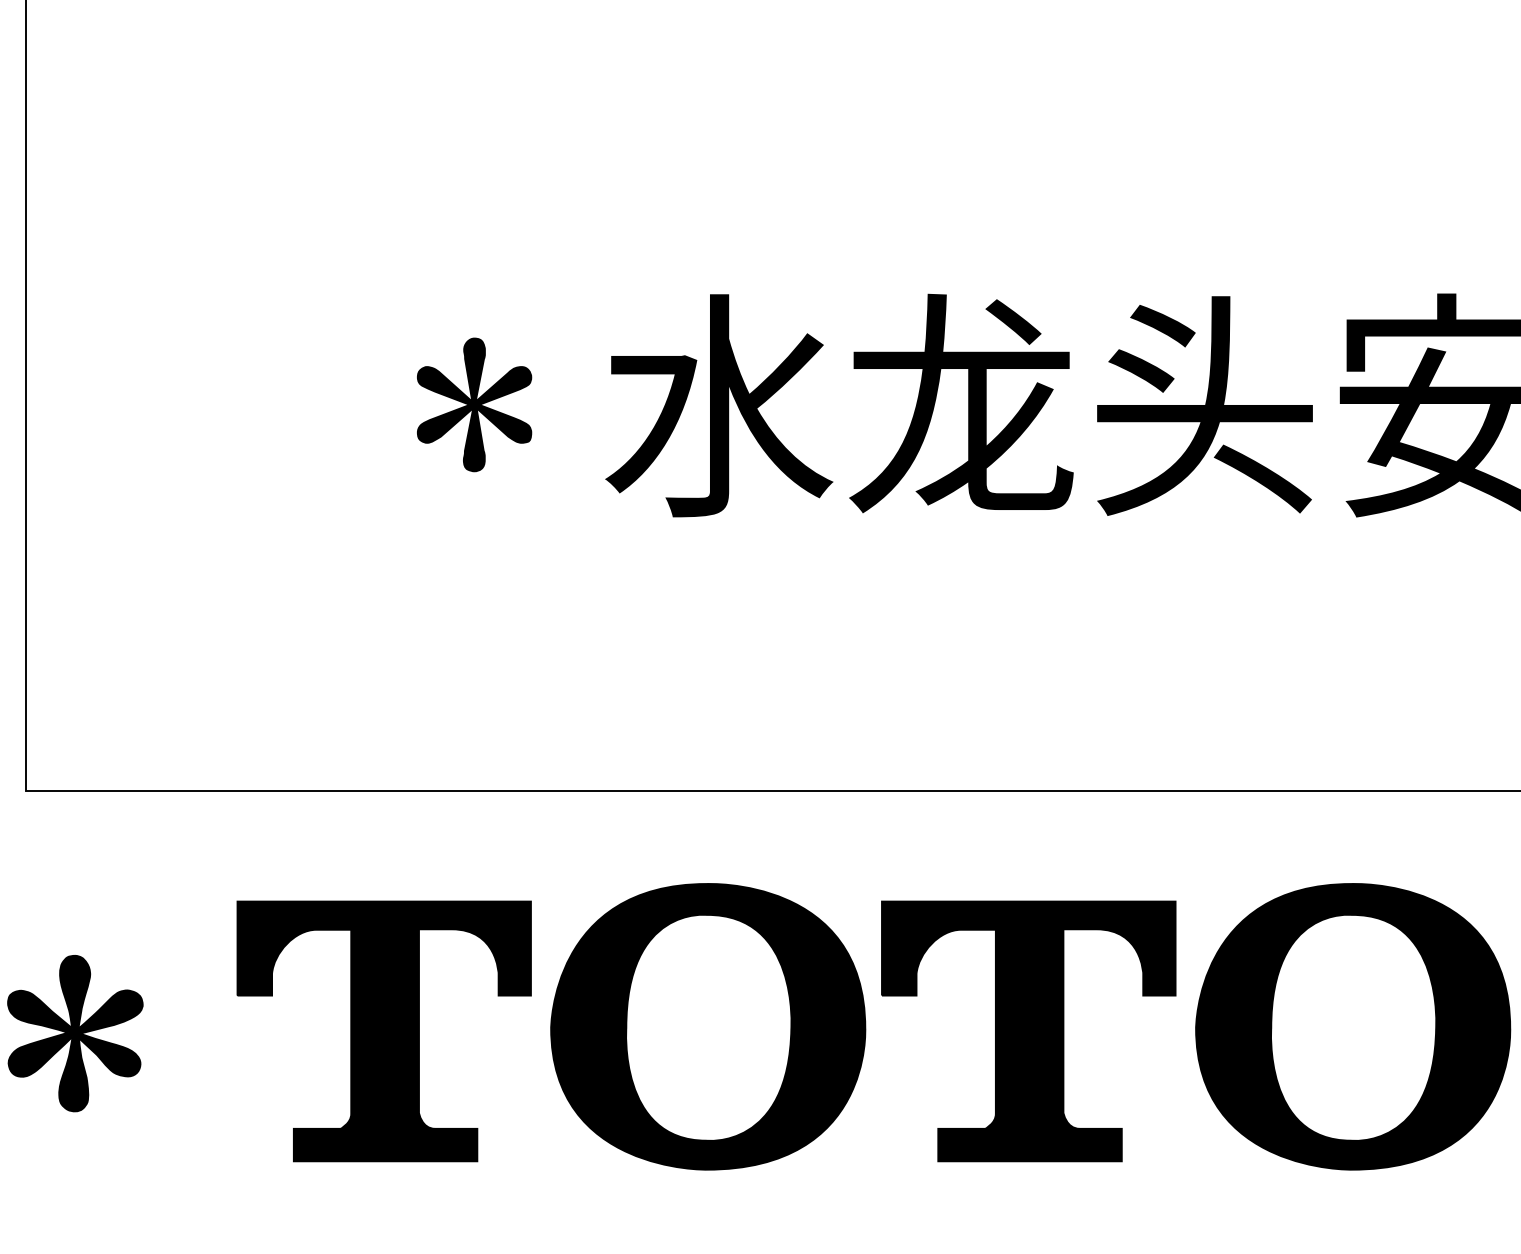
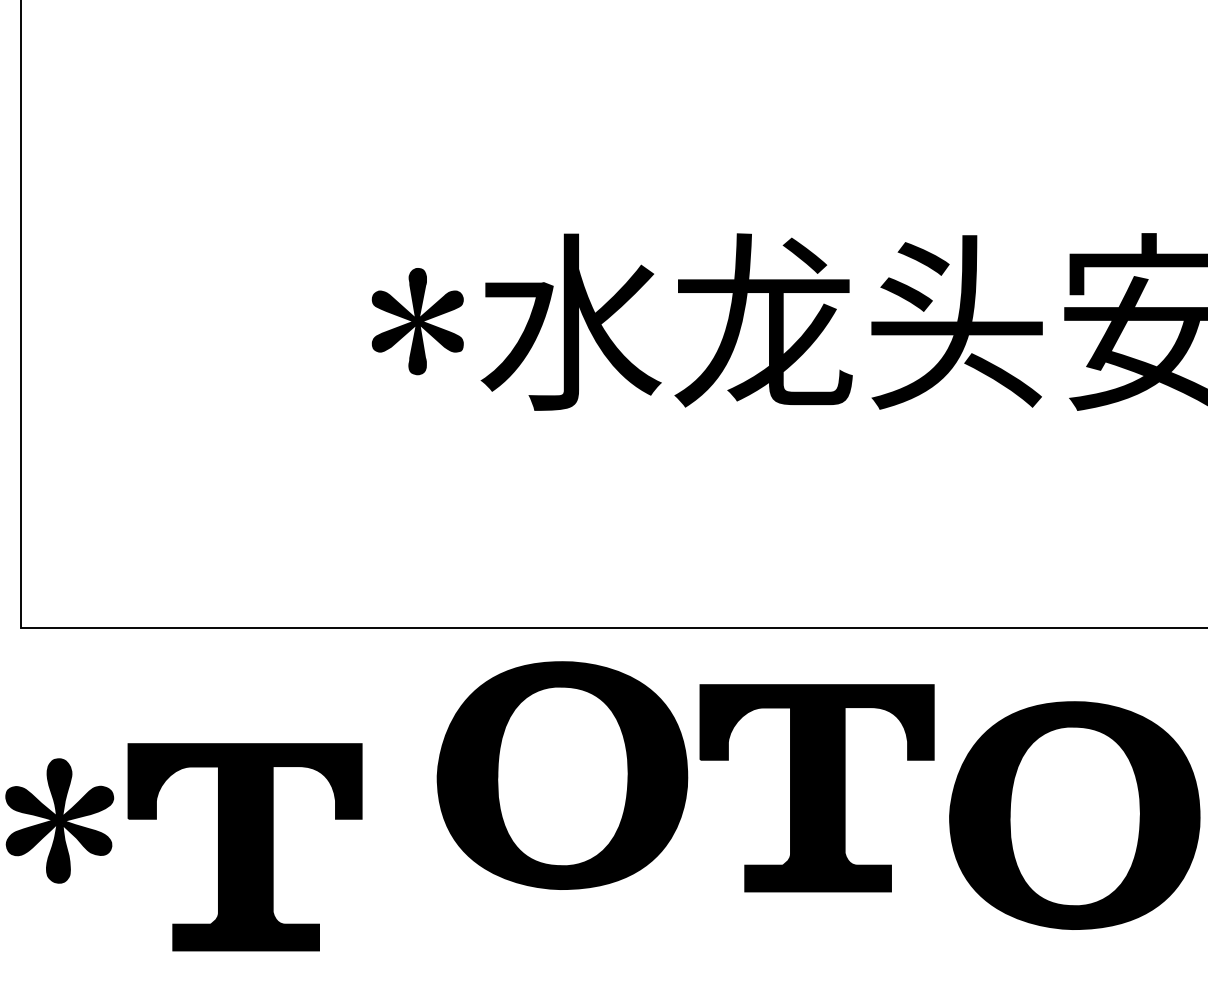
part: (474, 404) -> (417, 321), moved
part: (708, 1026) -> (562, 775), moved
part: (383, 1031) -> (244, 847), moved
part: (1027, 1031) -> (816, 788), moved

